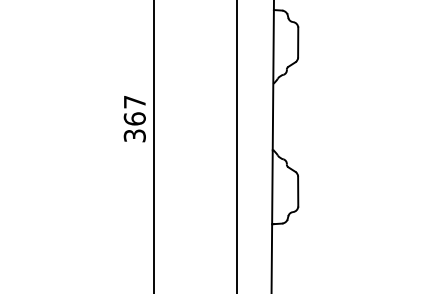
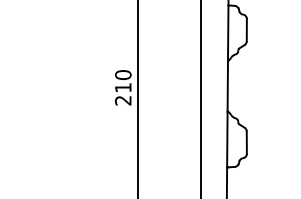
text: (134, 118) -> (123, 87), 367 -> 210

